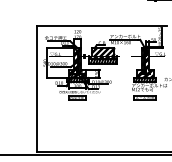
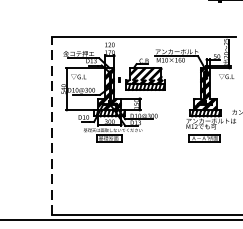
line: (36, 88) -> (51, 125), solid -> dashed

